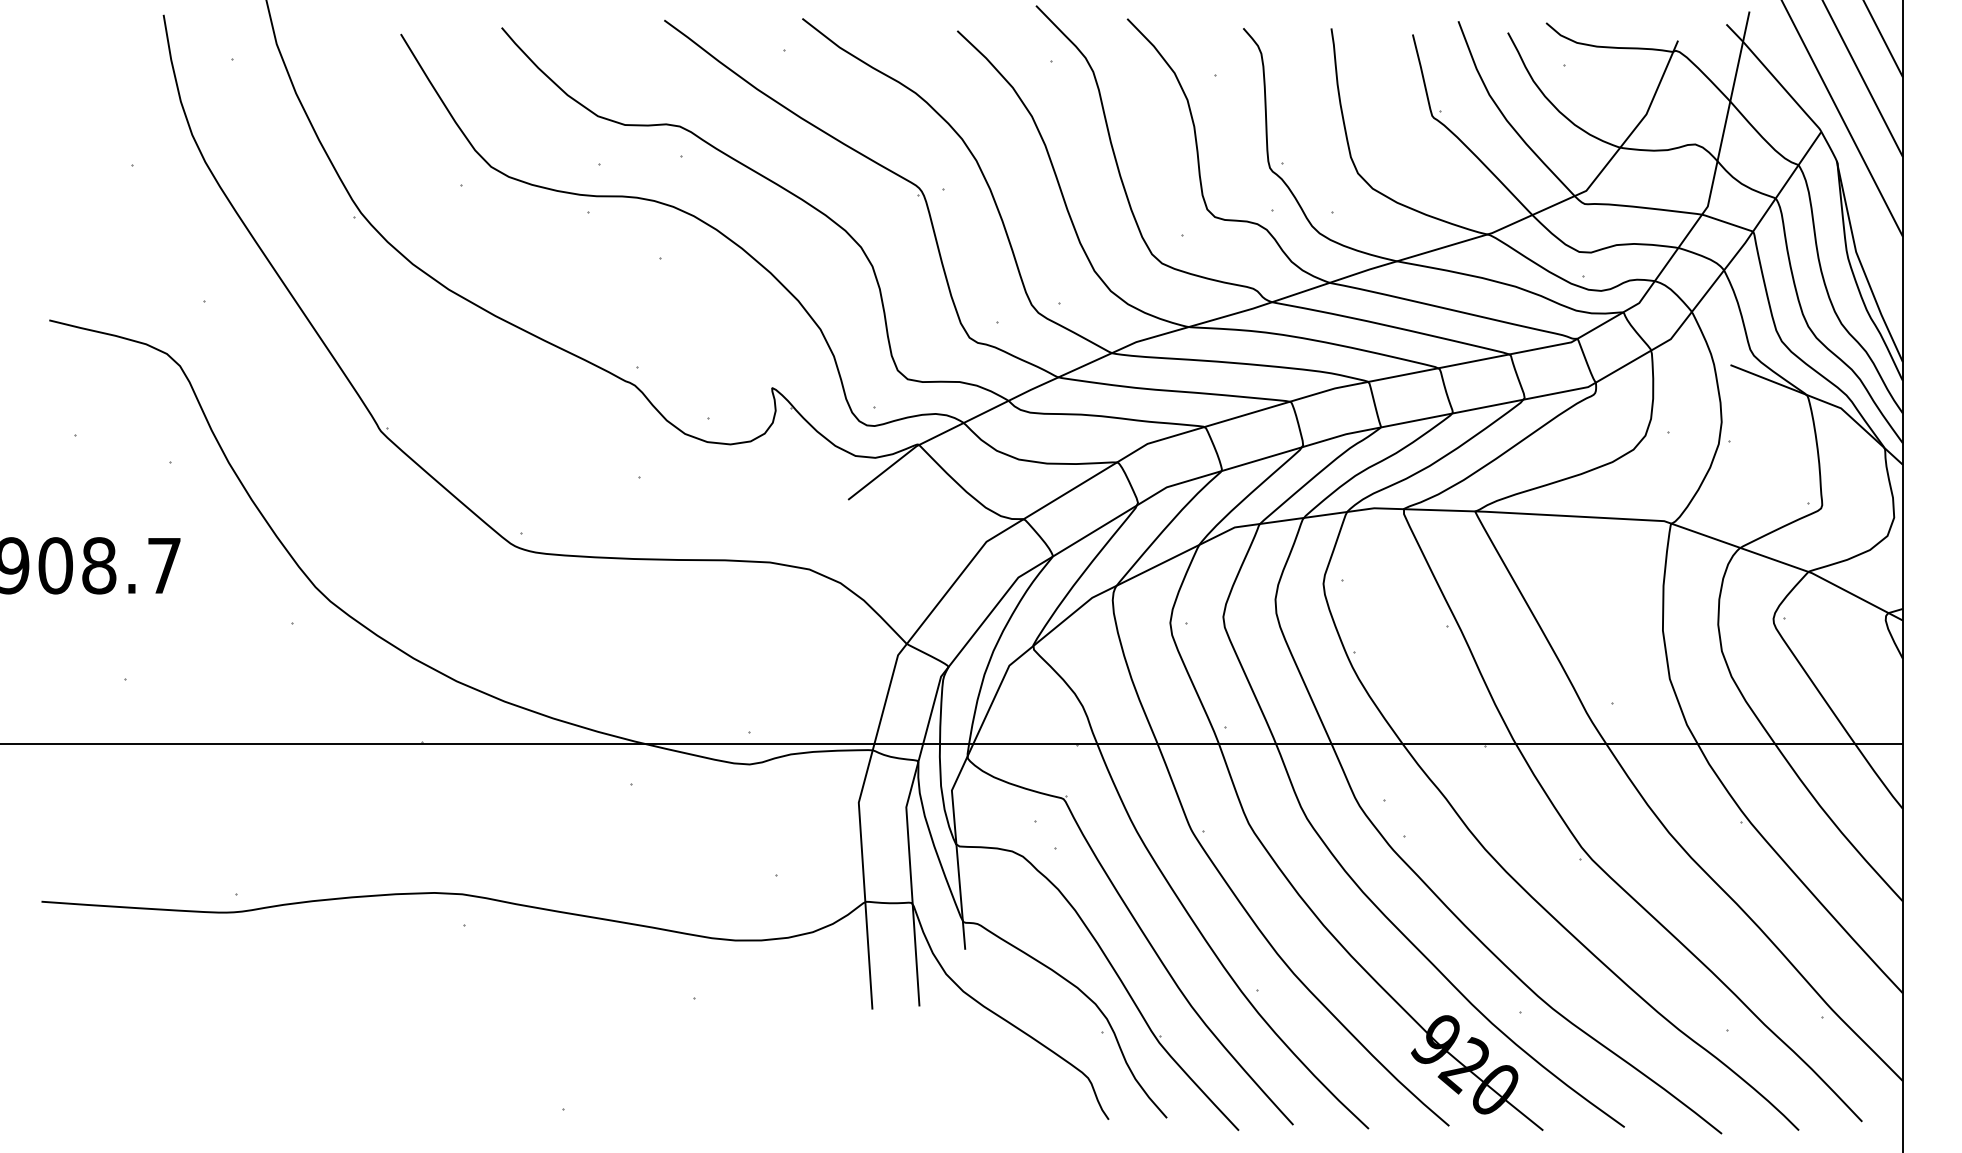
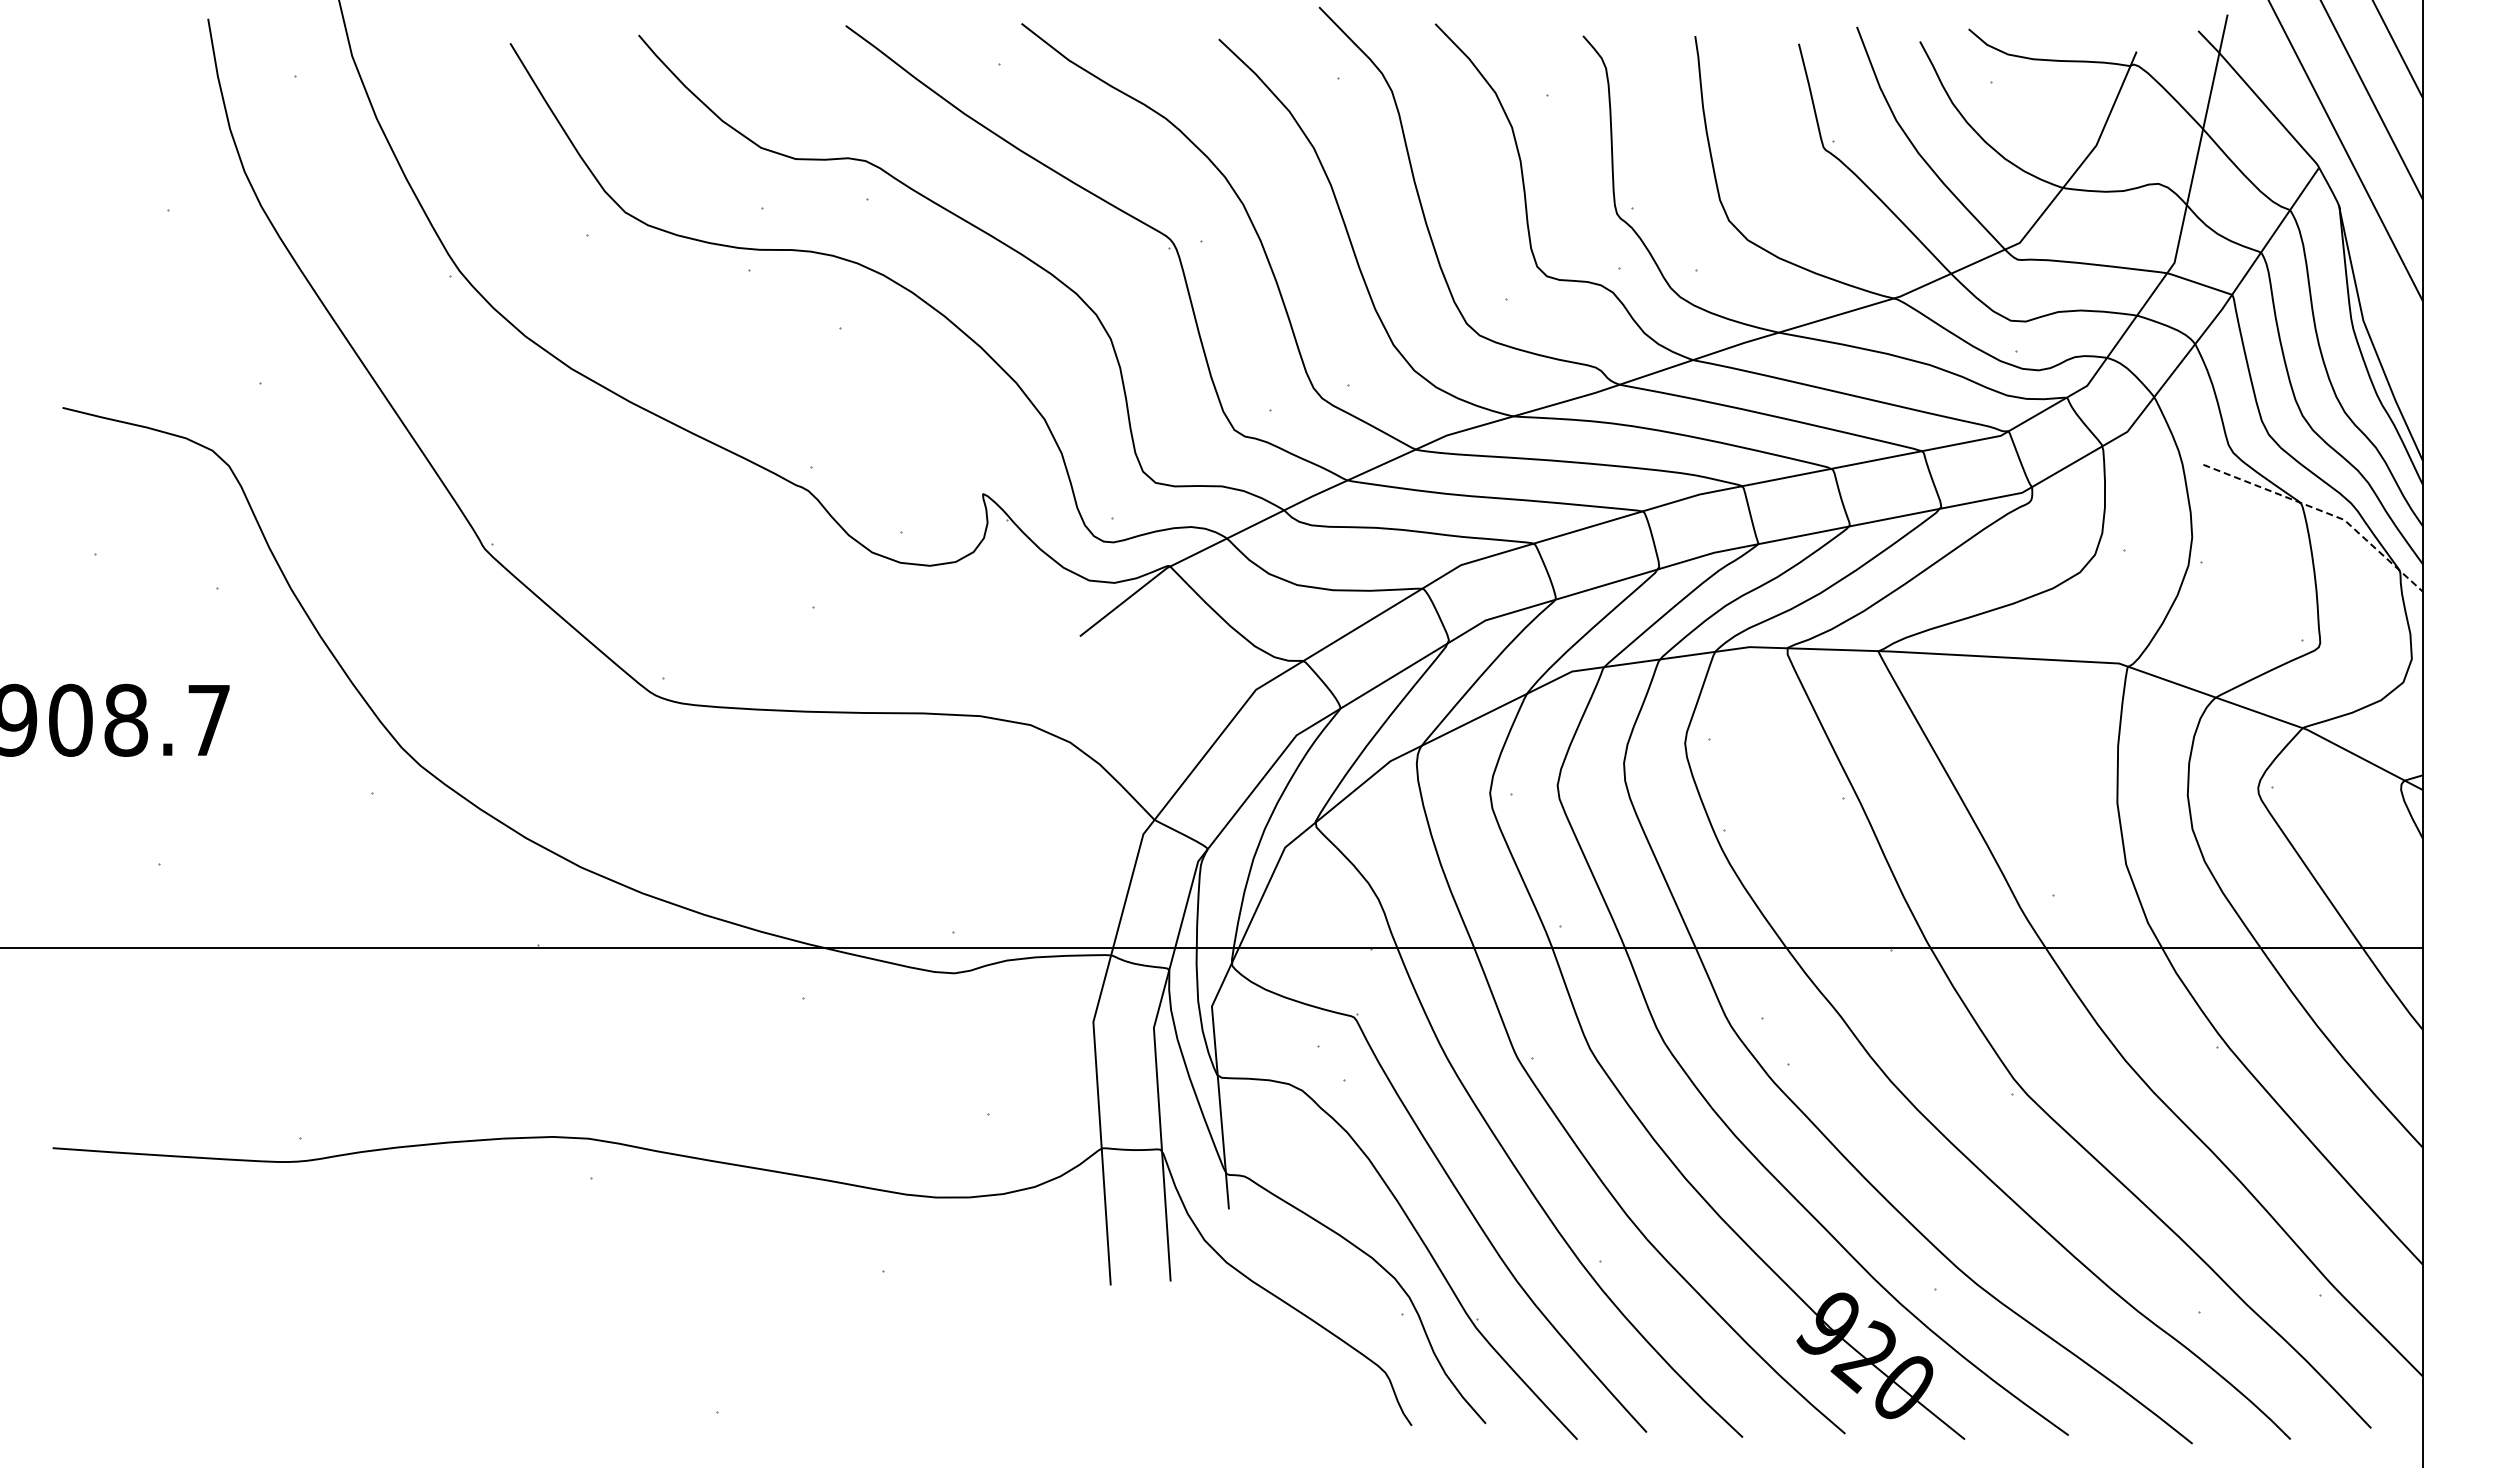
line: (1824, 401) -> (2323, 511), solid -> dashed

